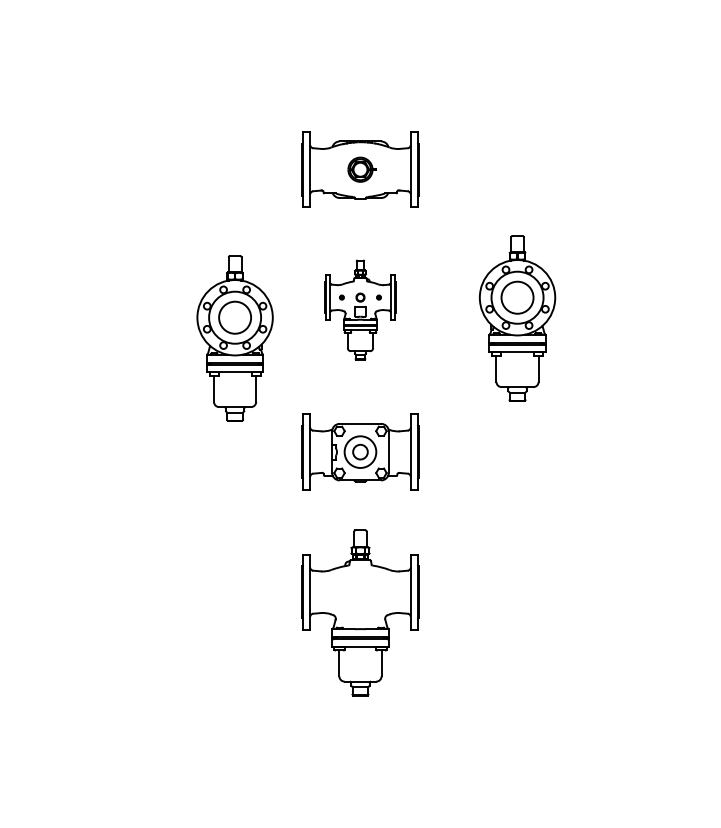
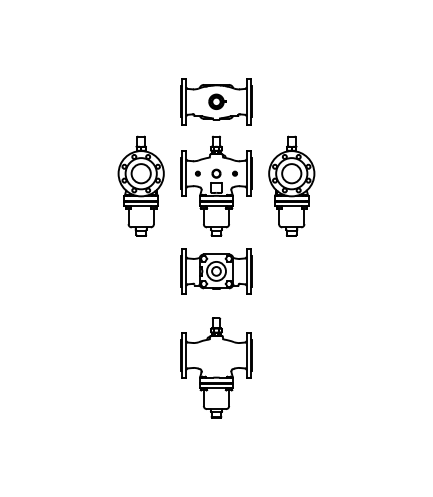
part: (360, 309) -> (216, 185), size x1.67
part: (517, 317) -> (291, 185), moved
part: (233, 337) -> (140, 185), moved

